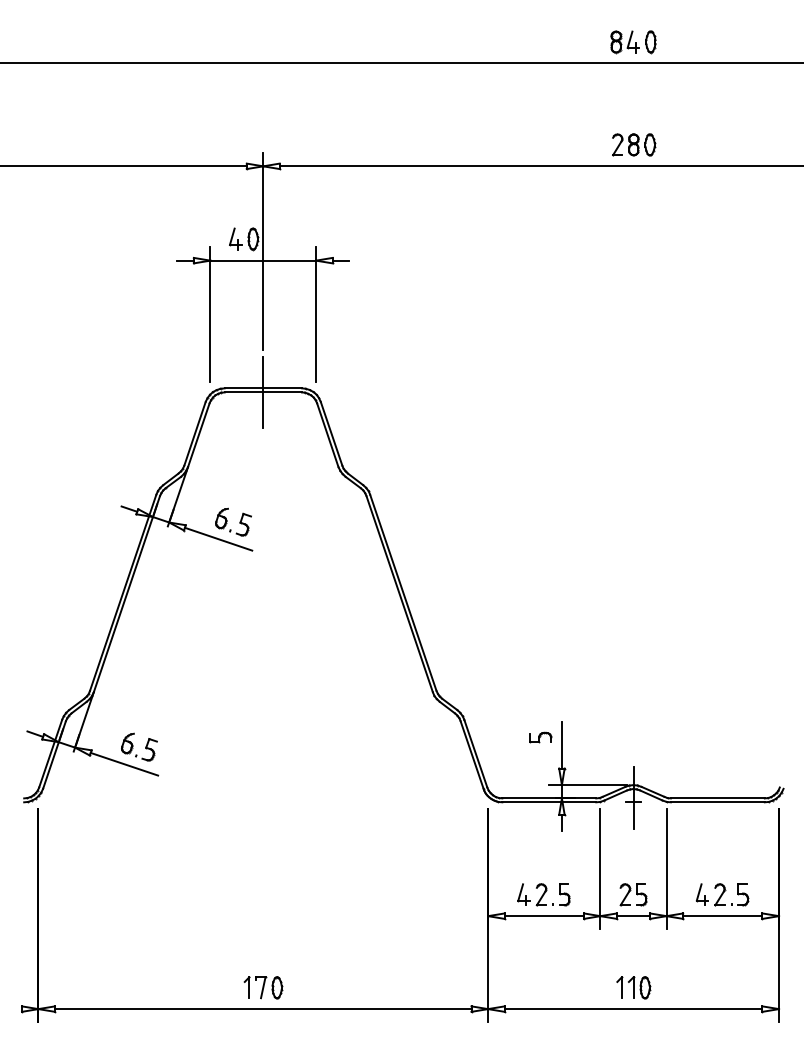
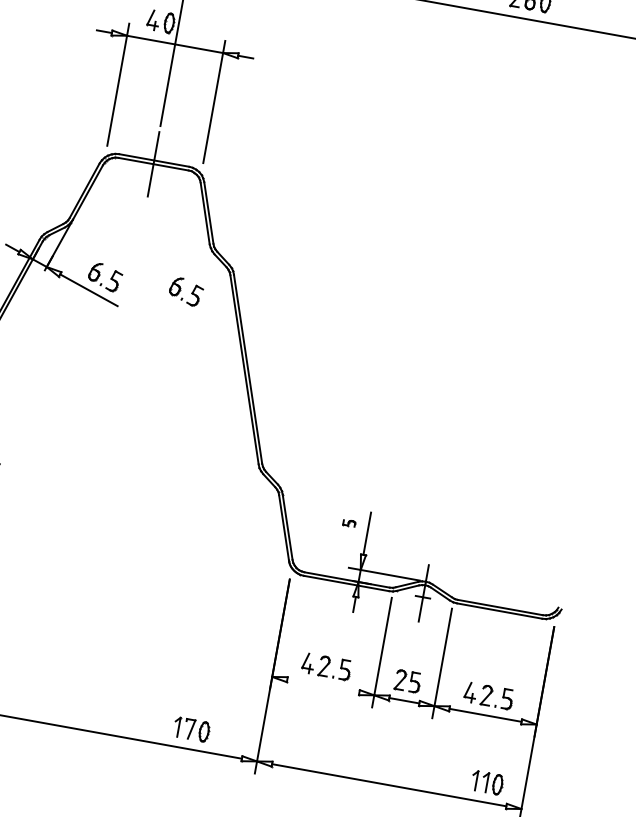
part: (322, 521) -> (186, 291), added
part: (540, 737) -> (349, 523), size x0.6
line: (543, 916) -> (322, 686), removed
part: (263, 987) -> (191, 729), moved
part: (633, 987) -> (487, 782), moved

